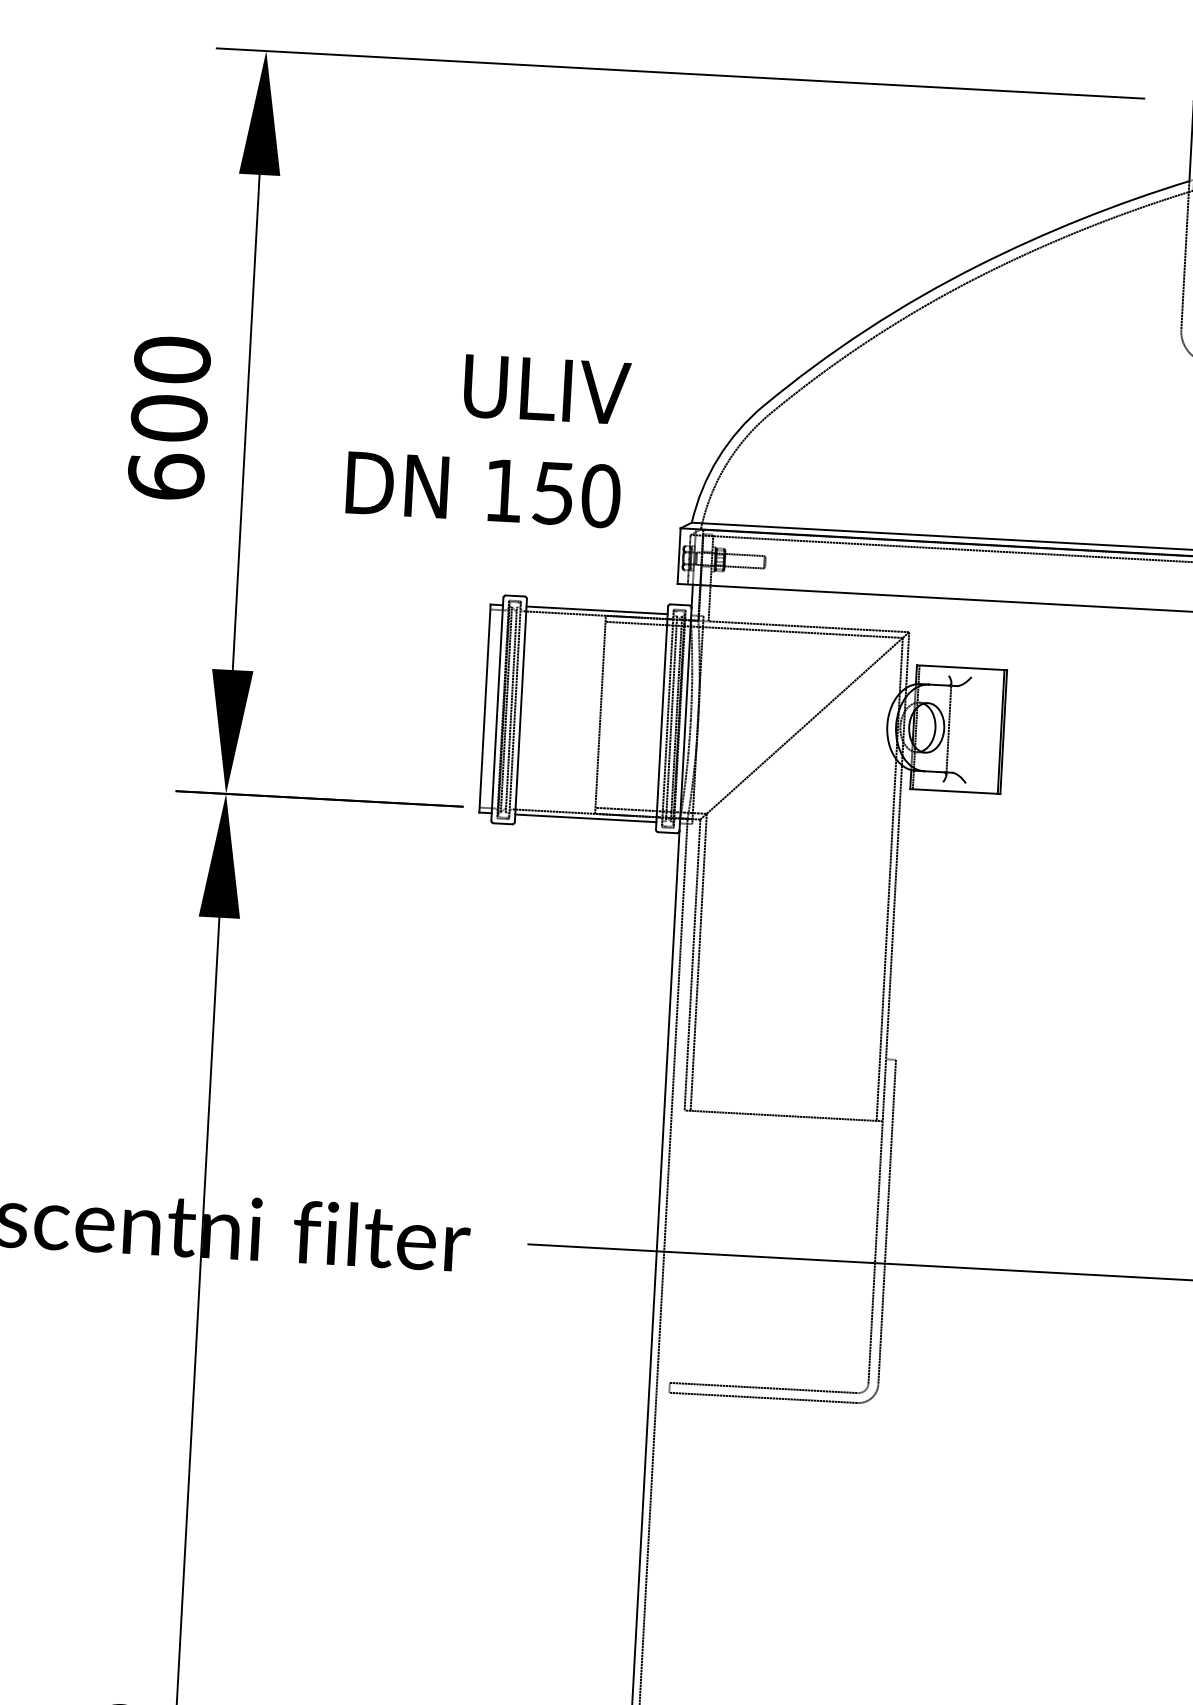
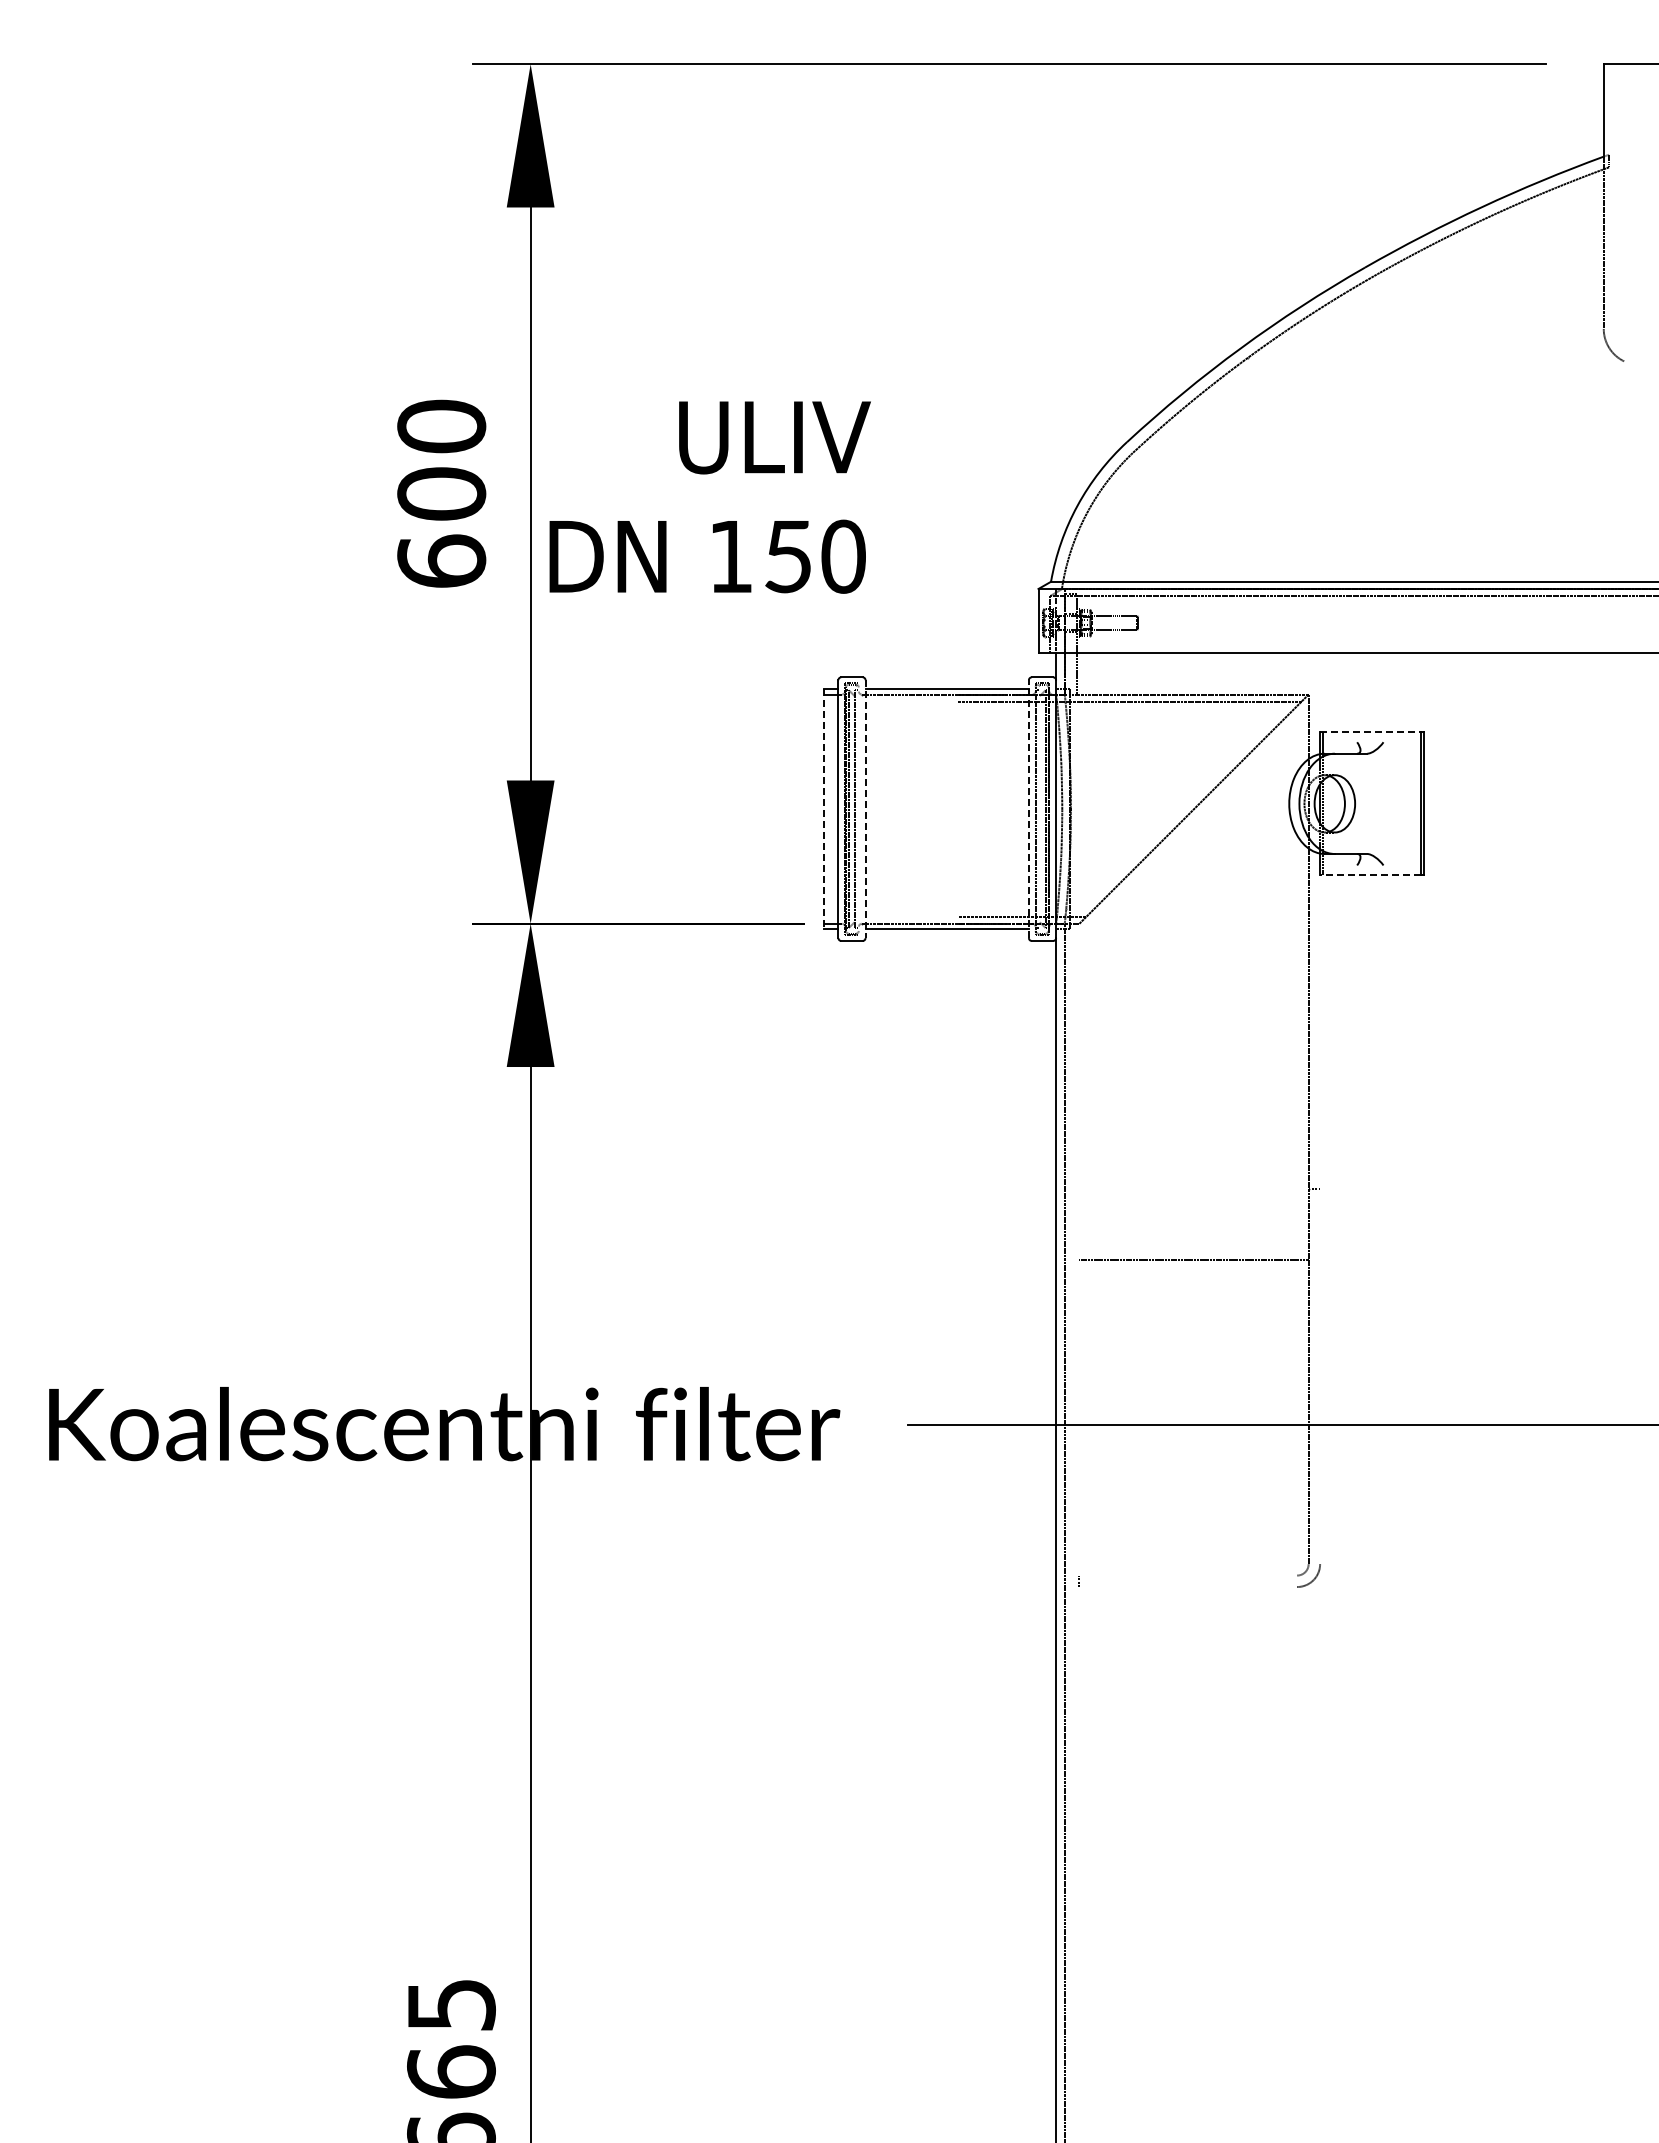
text: (487, 438) -> (709, 497), moved
line: (960, 667) -> (1370, 732), solid -> dashed
line: (485, 708) -> (824, 809), solid -> dashed
line: (514, 710) -> (858, 809), removed
line: (520, 710) -> (865, 809), solid -> dashed
line: (600, 714) -> (957, 808), removed
line: (661, 718) -> (1028, 809), solid -> dashed
line: (671, 718) -> (1039, 809), removed
line: (948, 728) -> (1360, 803), removed
line: (954, 791) -> (1370, 875), solid -> dashed
line: (889, 879) -> (1301, 980), removed
line: (698, 962) -> (1086, 1088), removed
line: (692, 964) -> (1079, 1091), removed
line: (887, 1222) -> (1320, 1376), removed
line: (764, 1387) -> (1188, 1575), removed
line: (763, 1398) -> (1188, 1587), removed

